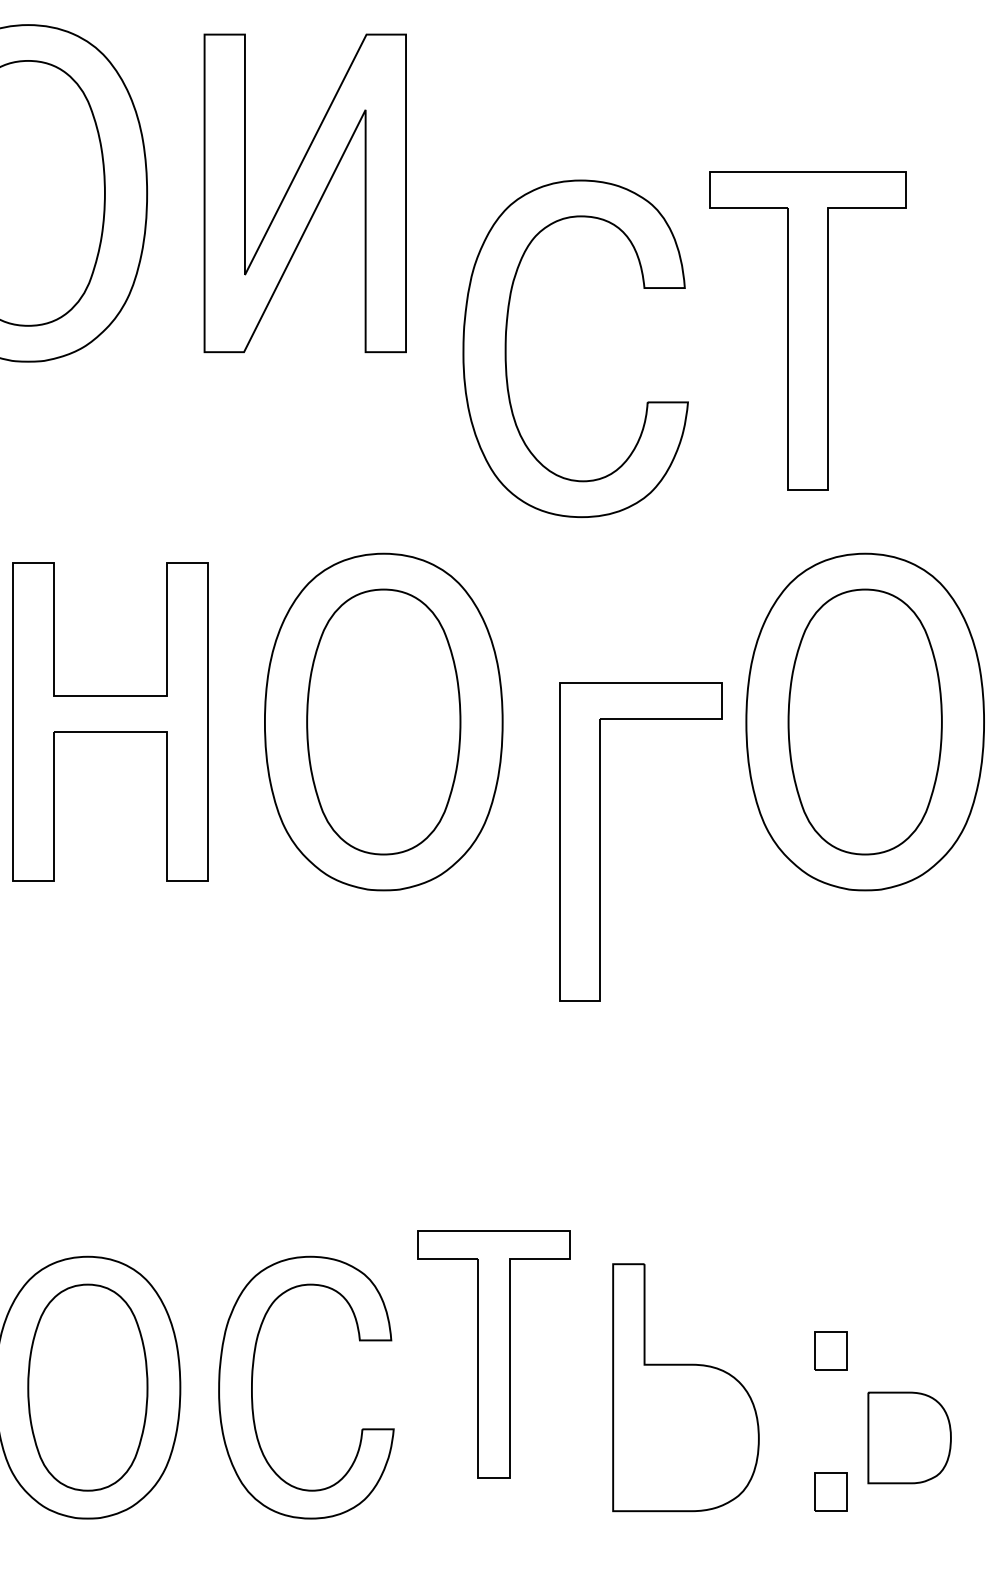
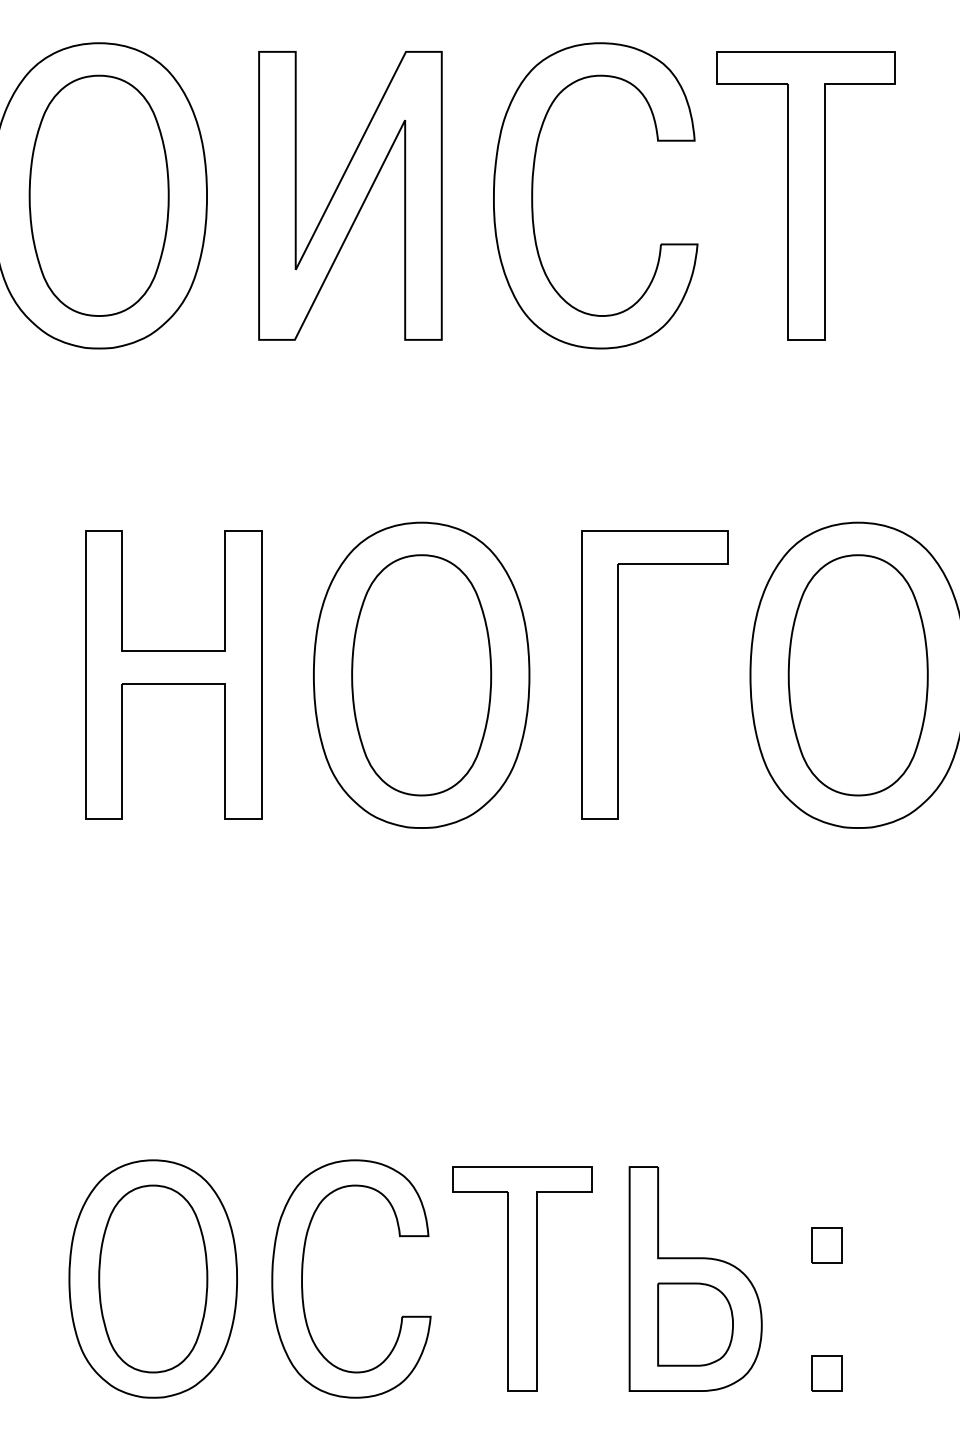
part: (807, 330) -> (805, 195), moved
part: (507, 348) -> (533, 195), moved
part: (600, 841) -> (618, 674), moved
part: (493, 1354) -> (522, 1278), moved
part: (909, 1437) -> (695, 1324), moved

